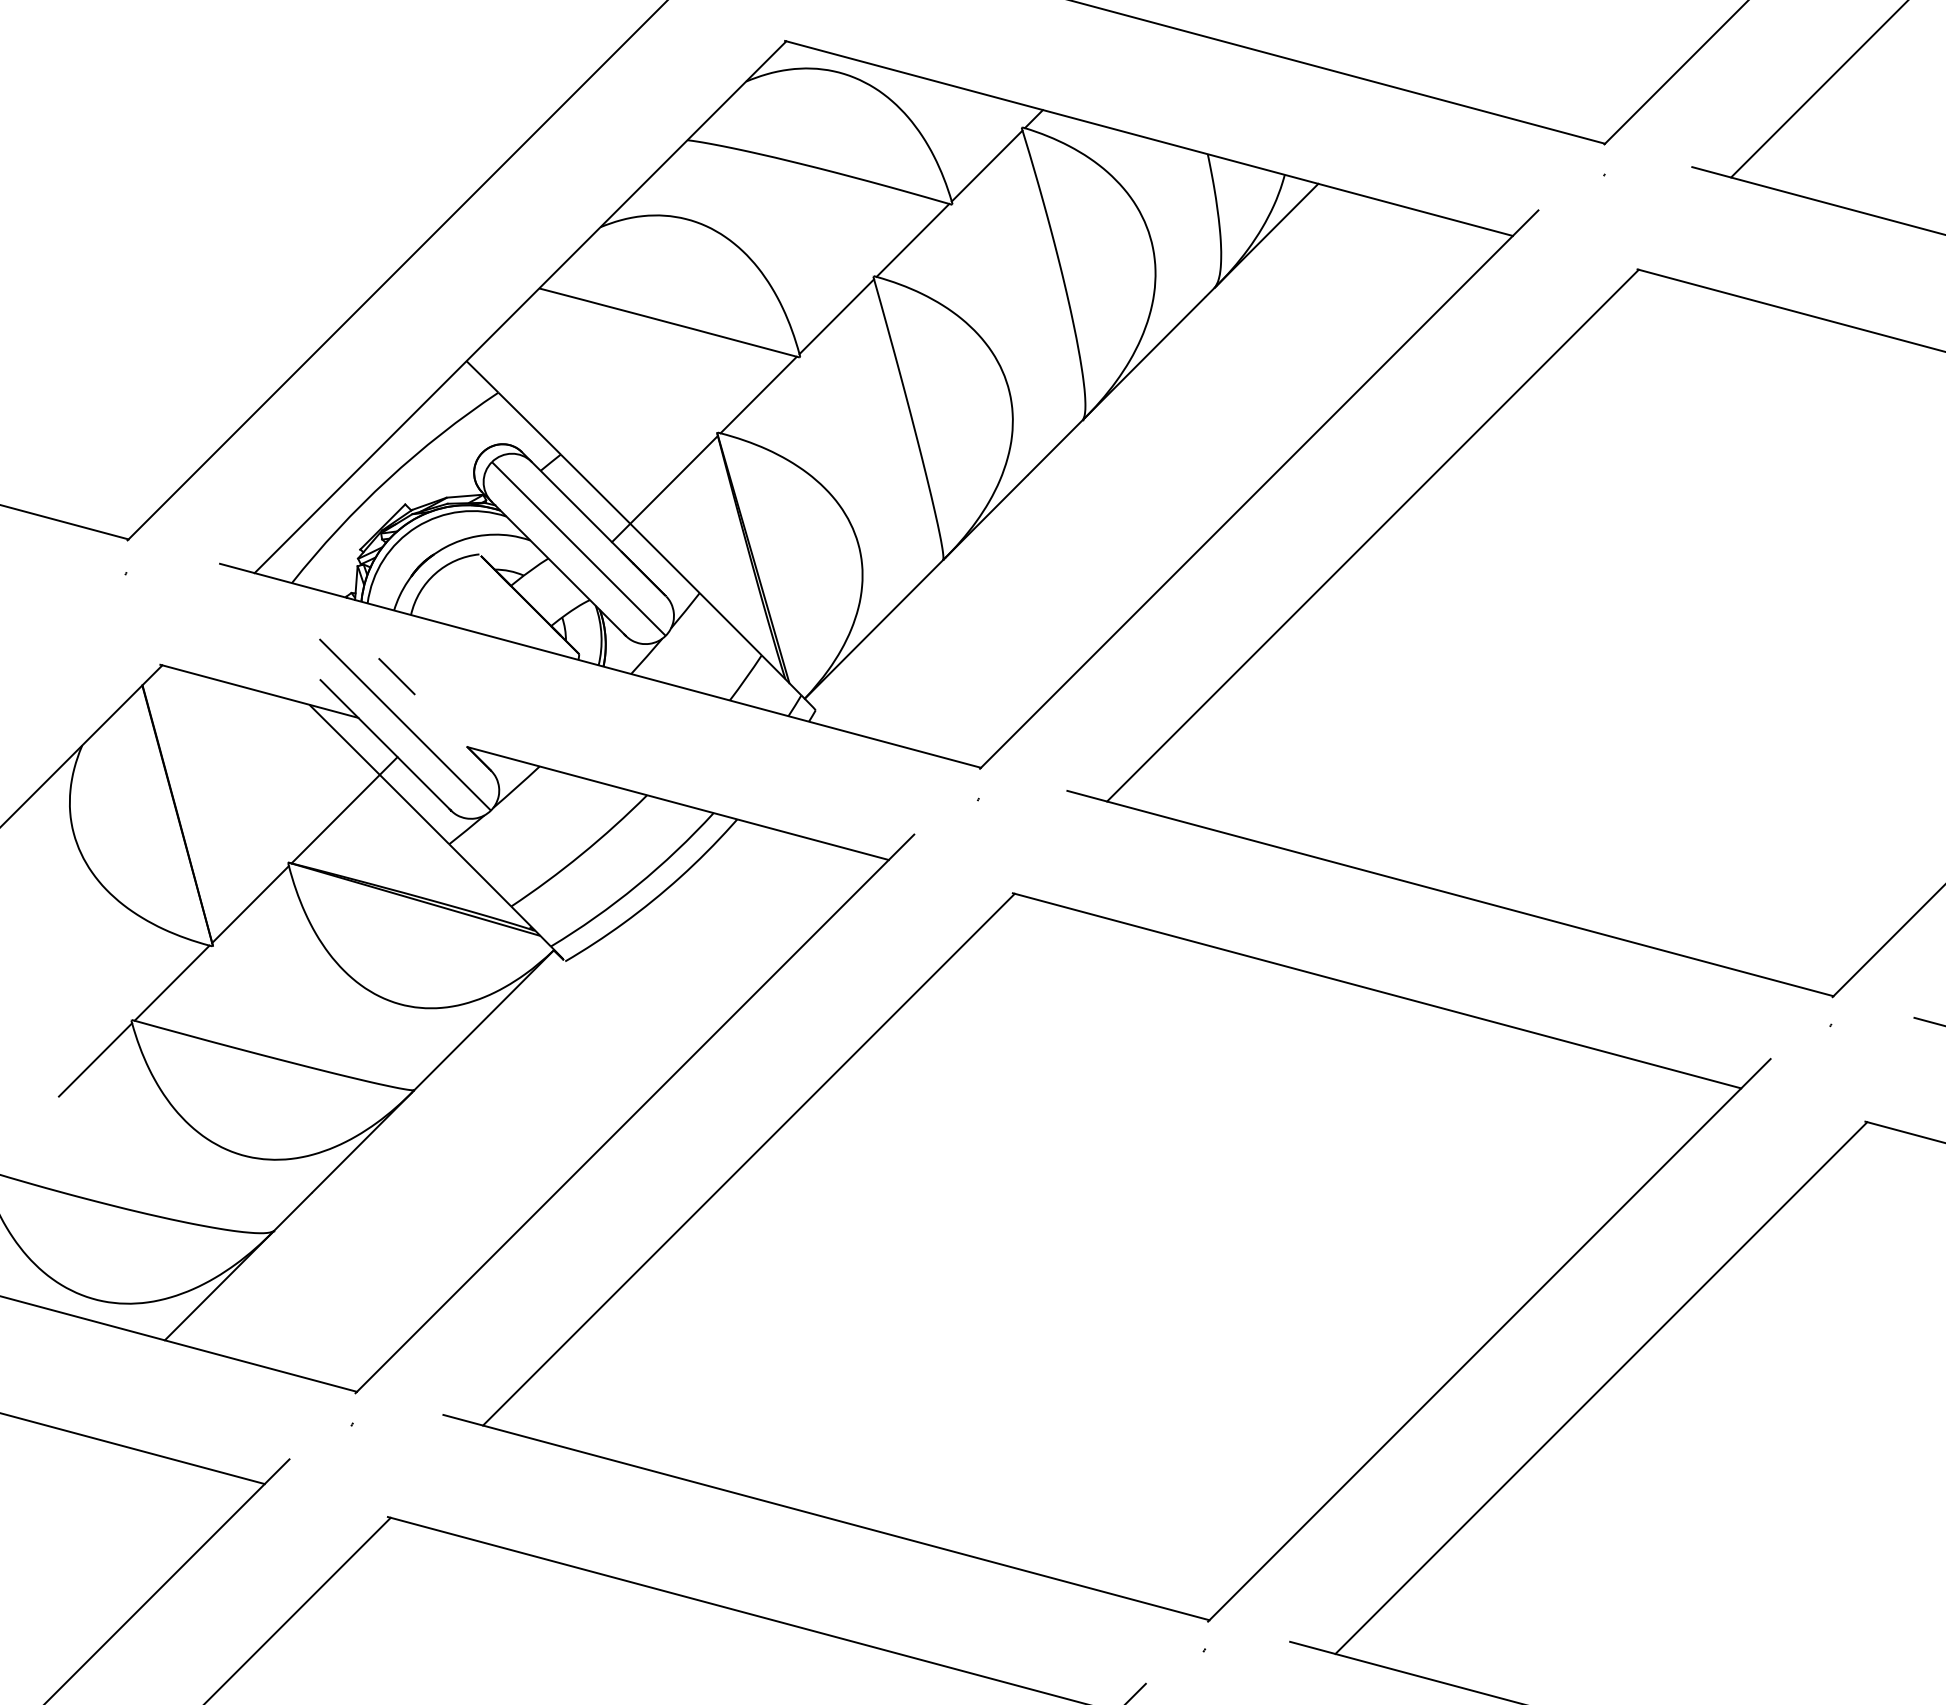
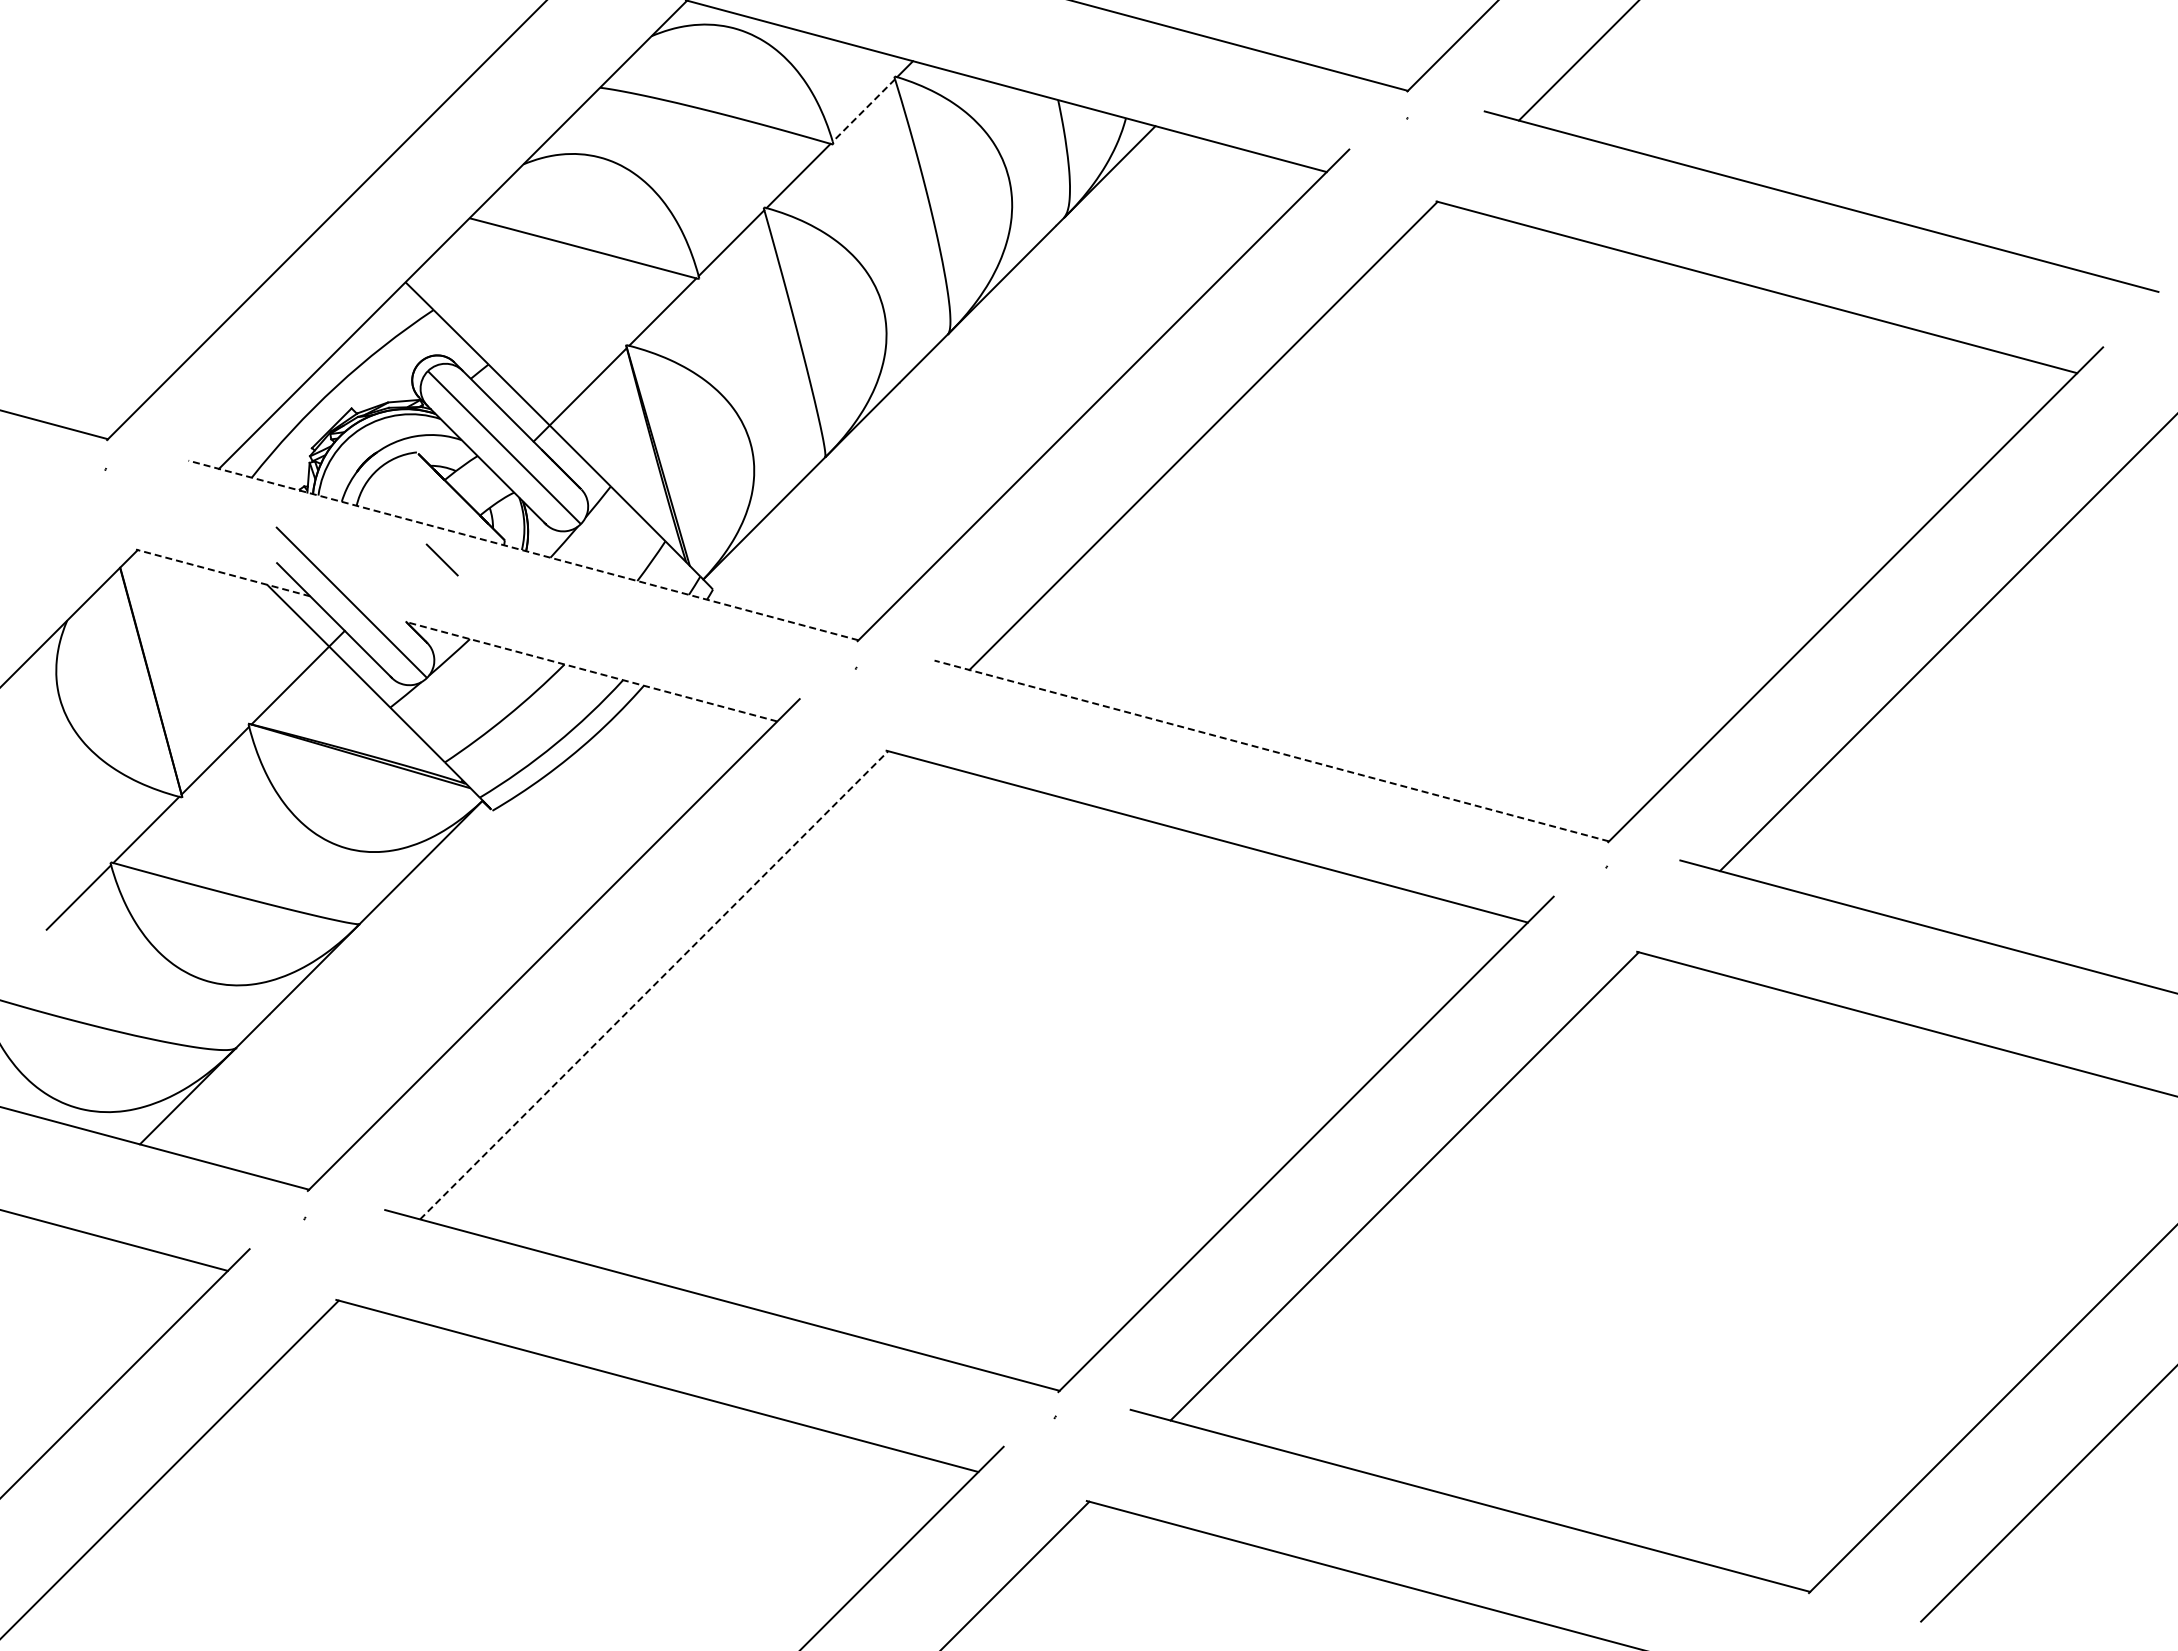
line: (986, 166) -> (863, 110), solid -> dashed
line: (600, 665) -> (523, 550), solid -> dashed
line: (396, 676) -> (441, 559), moved
line: (258, 690) -> (222, 572), solid -> dashed
line: (677, 803) -> (591, 671), solid -> dashed
line: (1450, 892) -> (1271, 750), solid -> dashed
line: (749, 1158) -> (654, 984), solid -> dashed

